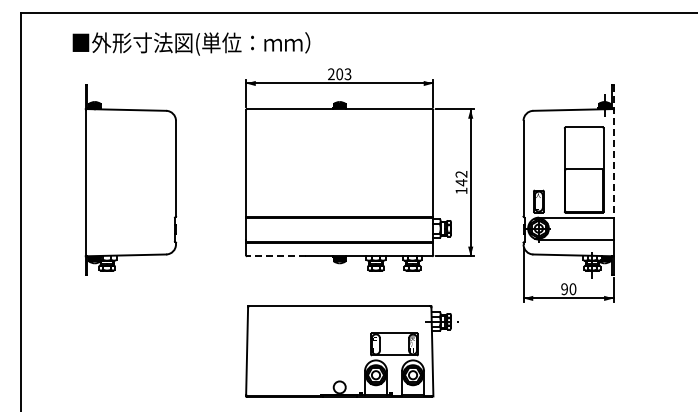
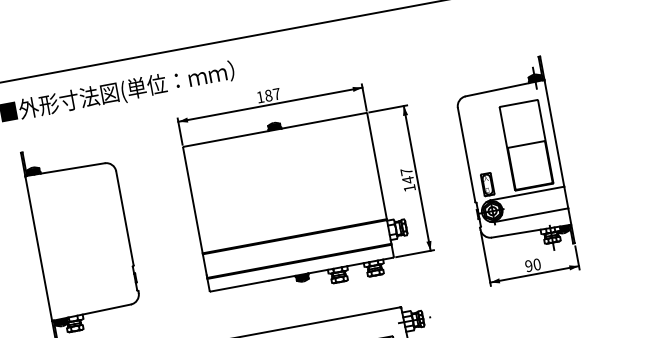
text: (339, 74) -> (268, 95), 203 -> 187
line: (613, 151) -> (551, 121), dashed -> solid
text: (461, 174) -> (406, 172), 142 -> 147
line: (276, 256) -> (239, 286), dashed -> solid

